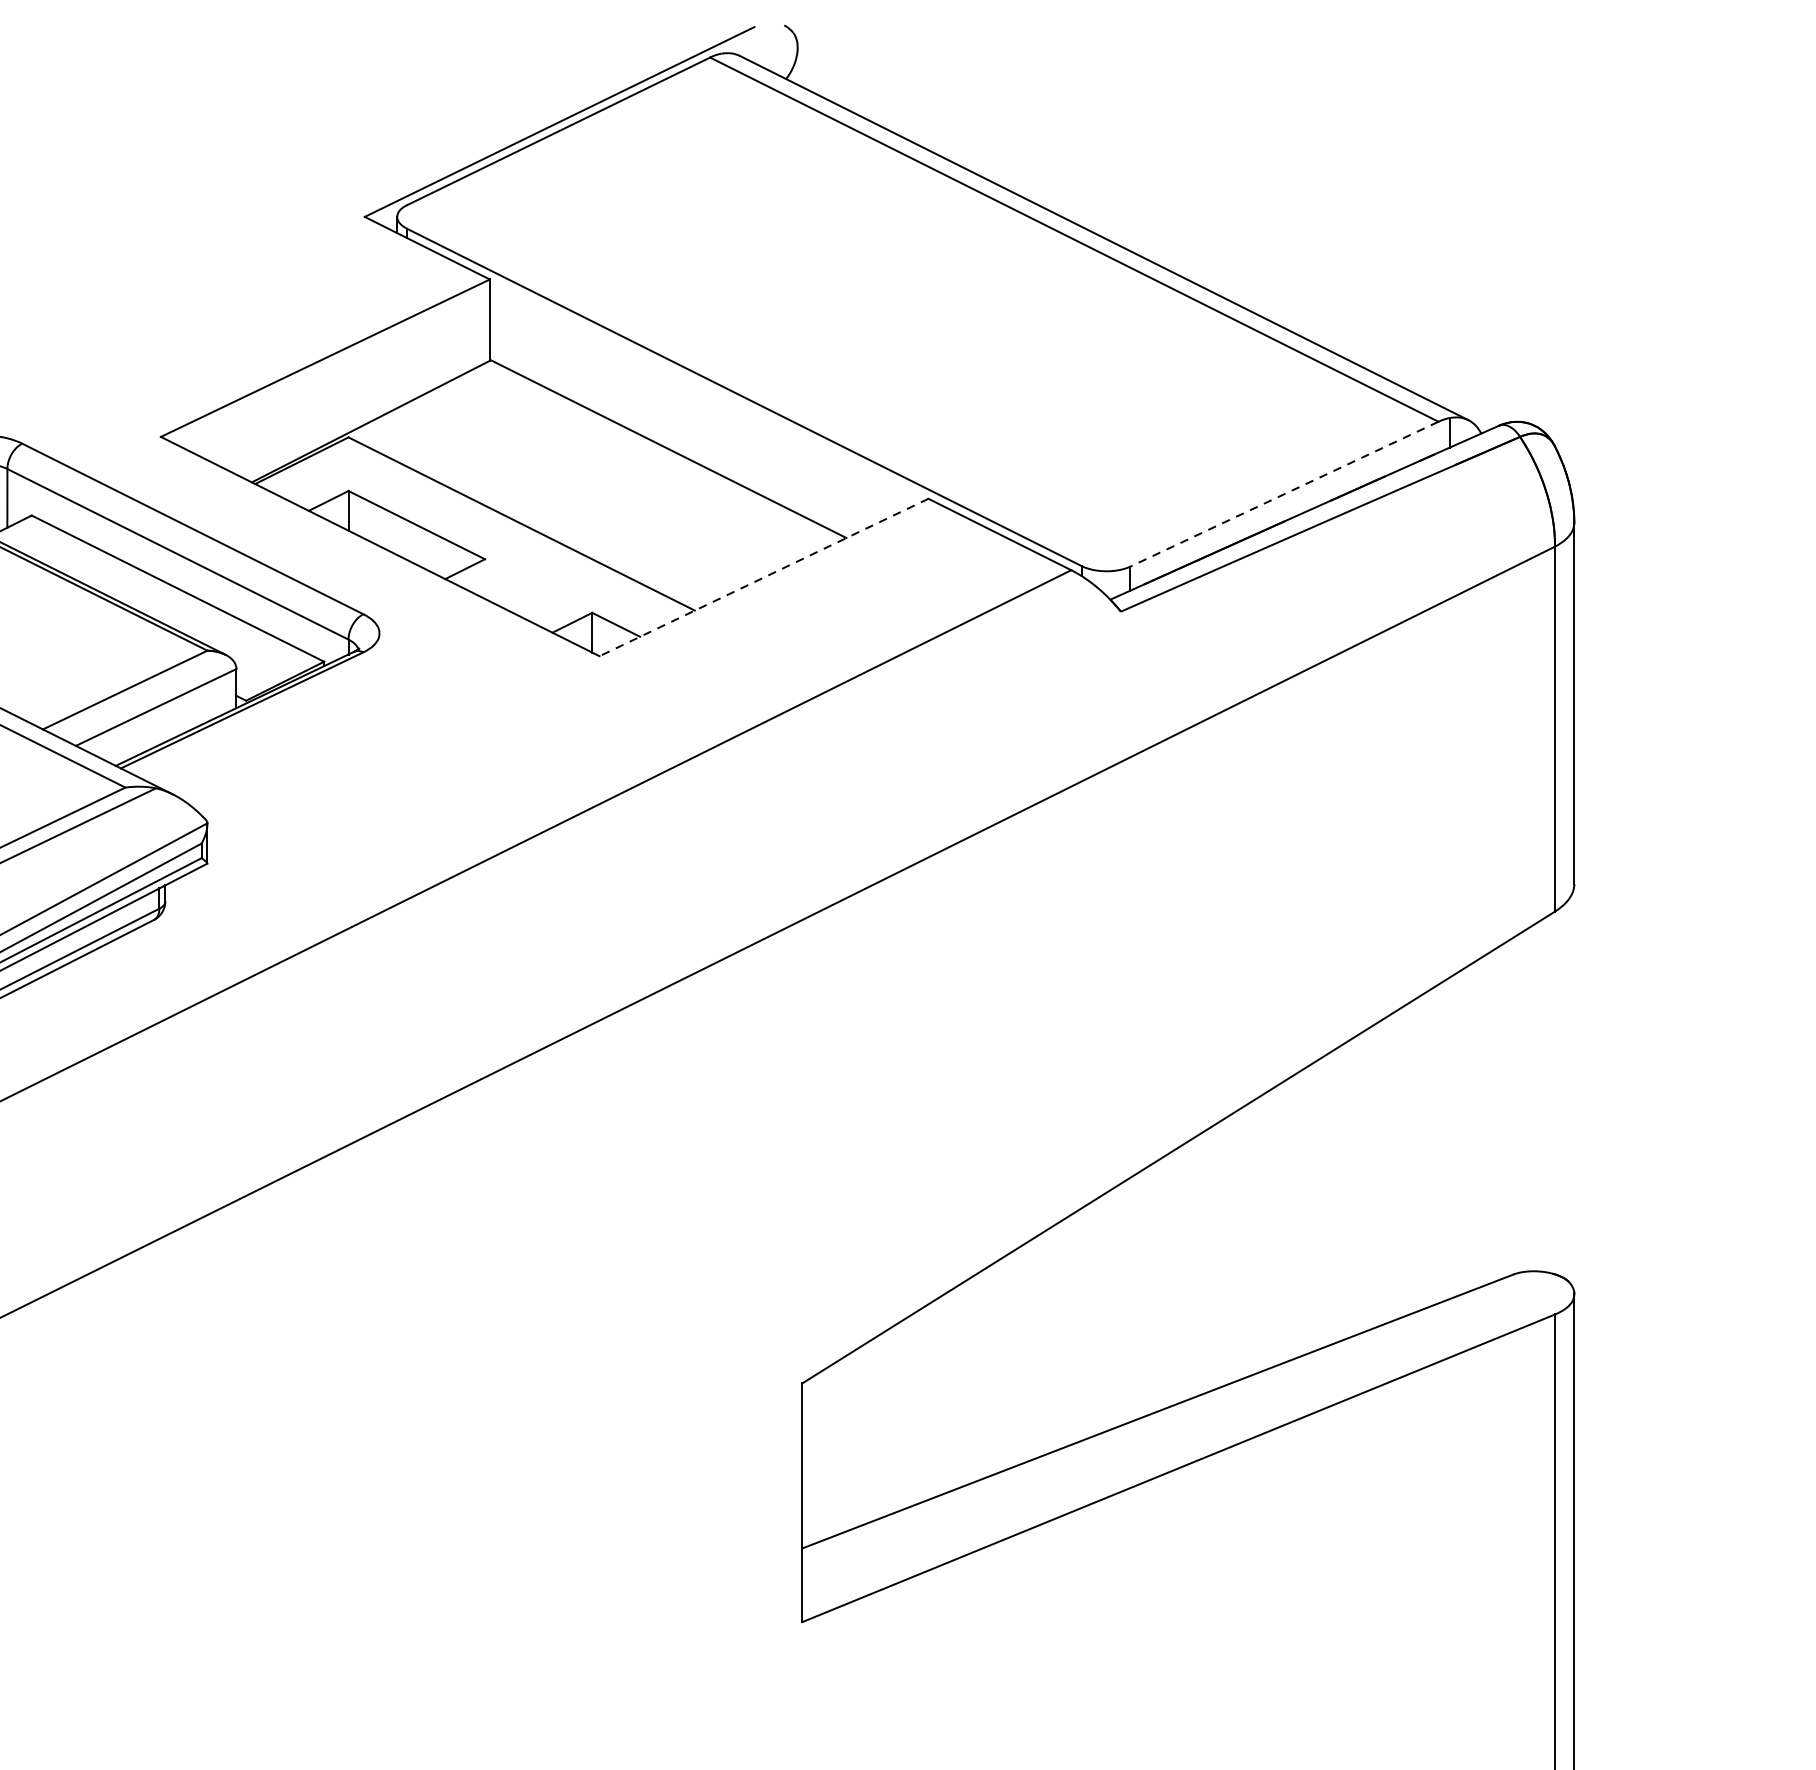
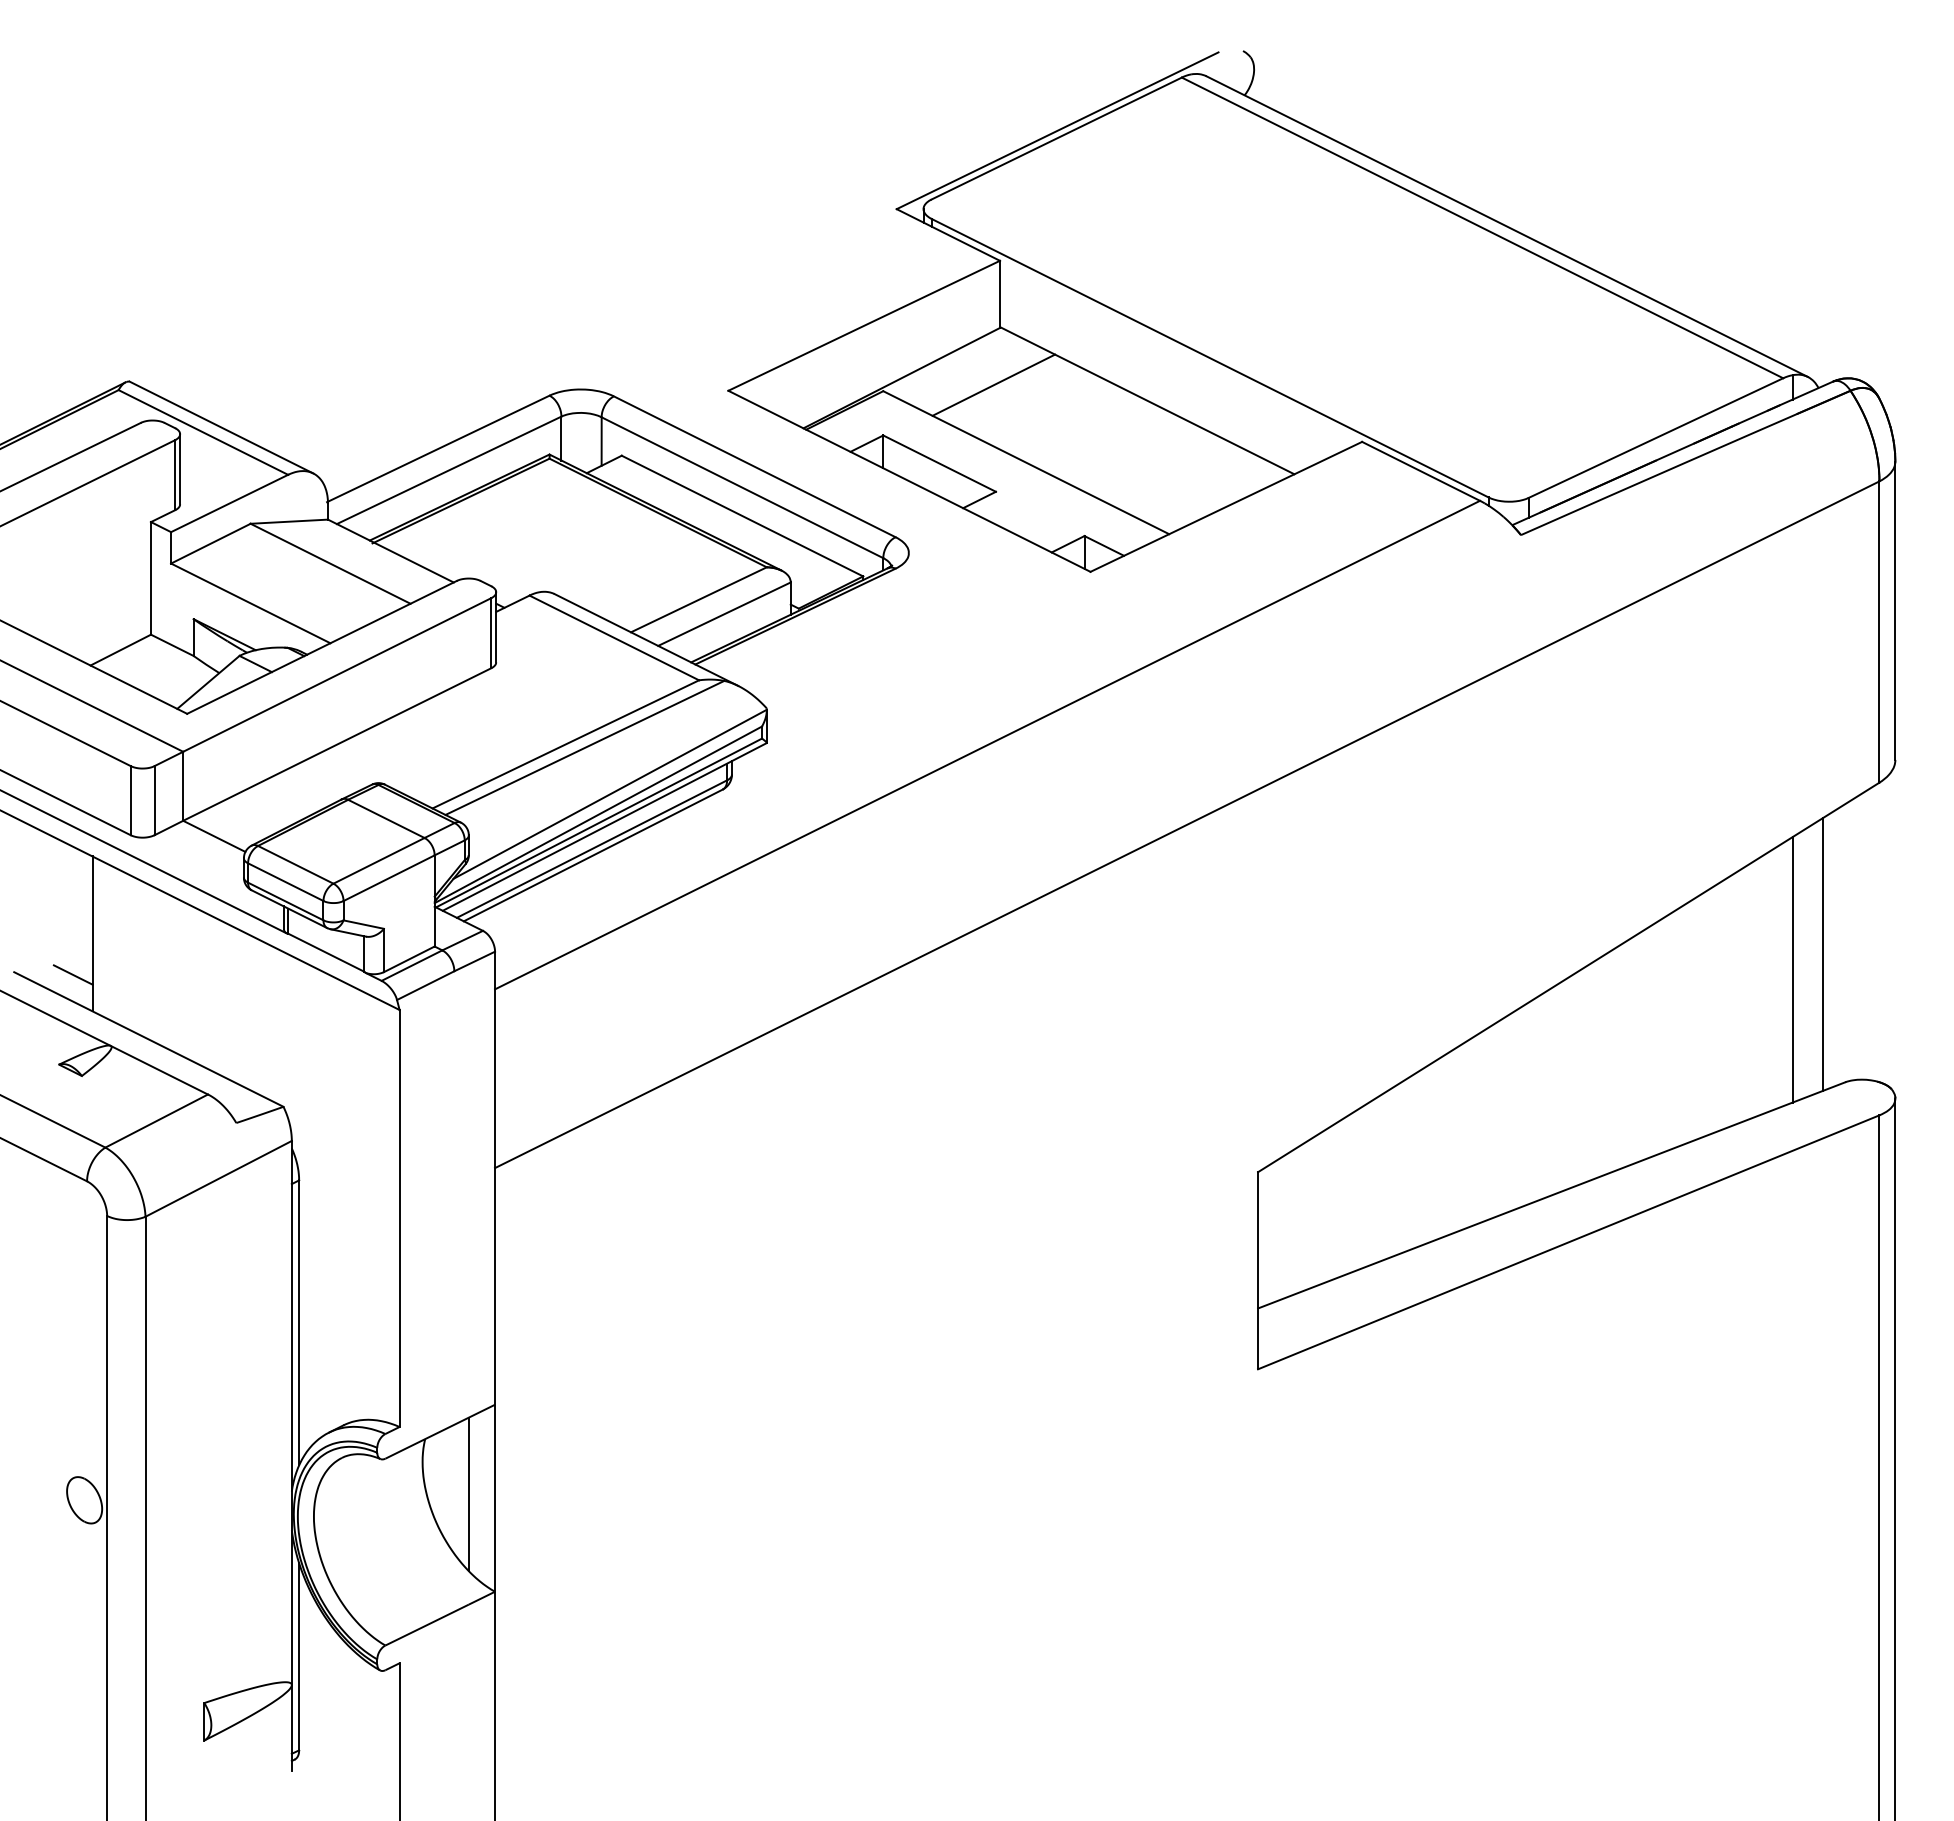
line: (482, 429) -> (993, 384), added
line: (1283, 494) -> (1655, 438), dashed -> solid
line: (764, 577) -> (1226, 506), dashed -> solid
line: (1486, 1119) -> (1822, 954), added
line: (1449, 1137) -> (1792, 969), added

